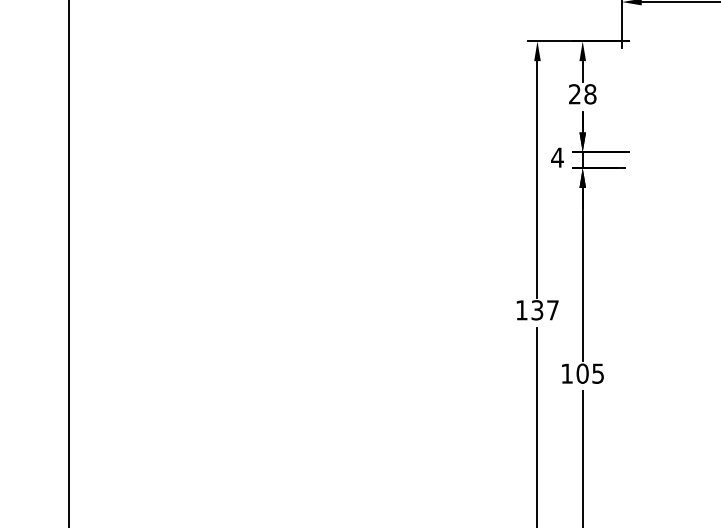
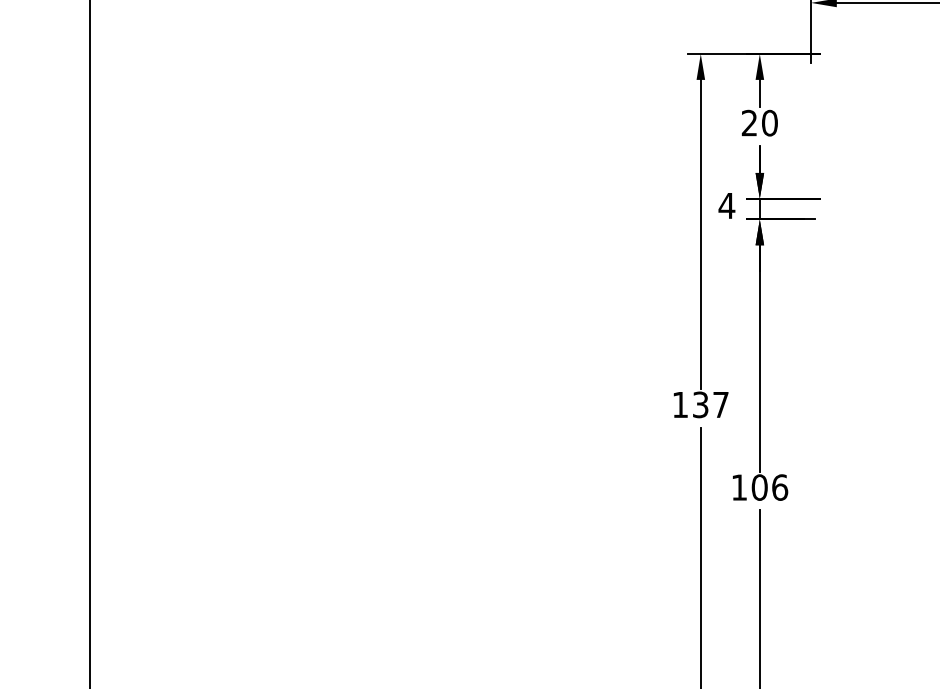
text: (590, 94) -> (769, 123), 28 -> 20
text: (598, 373) -> (780, 487), 105 -> 106

